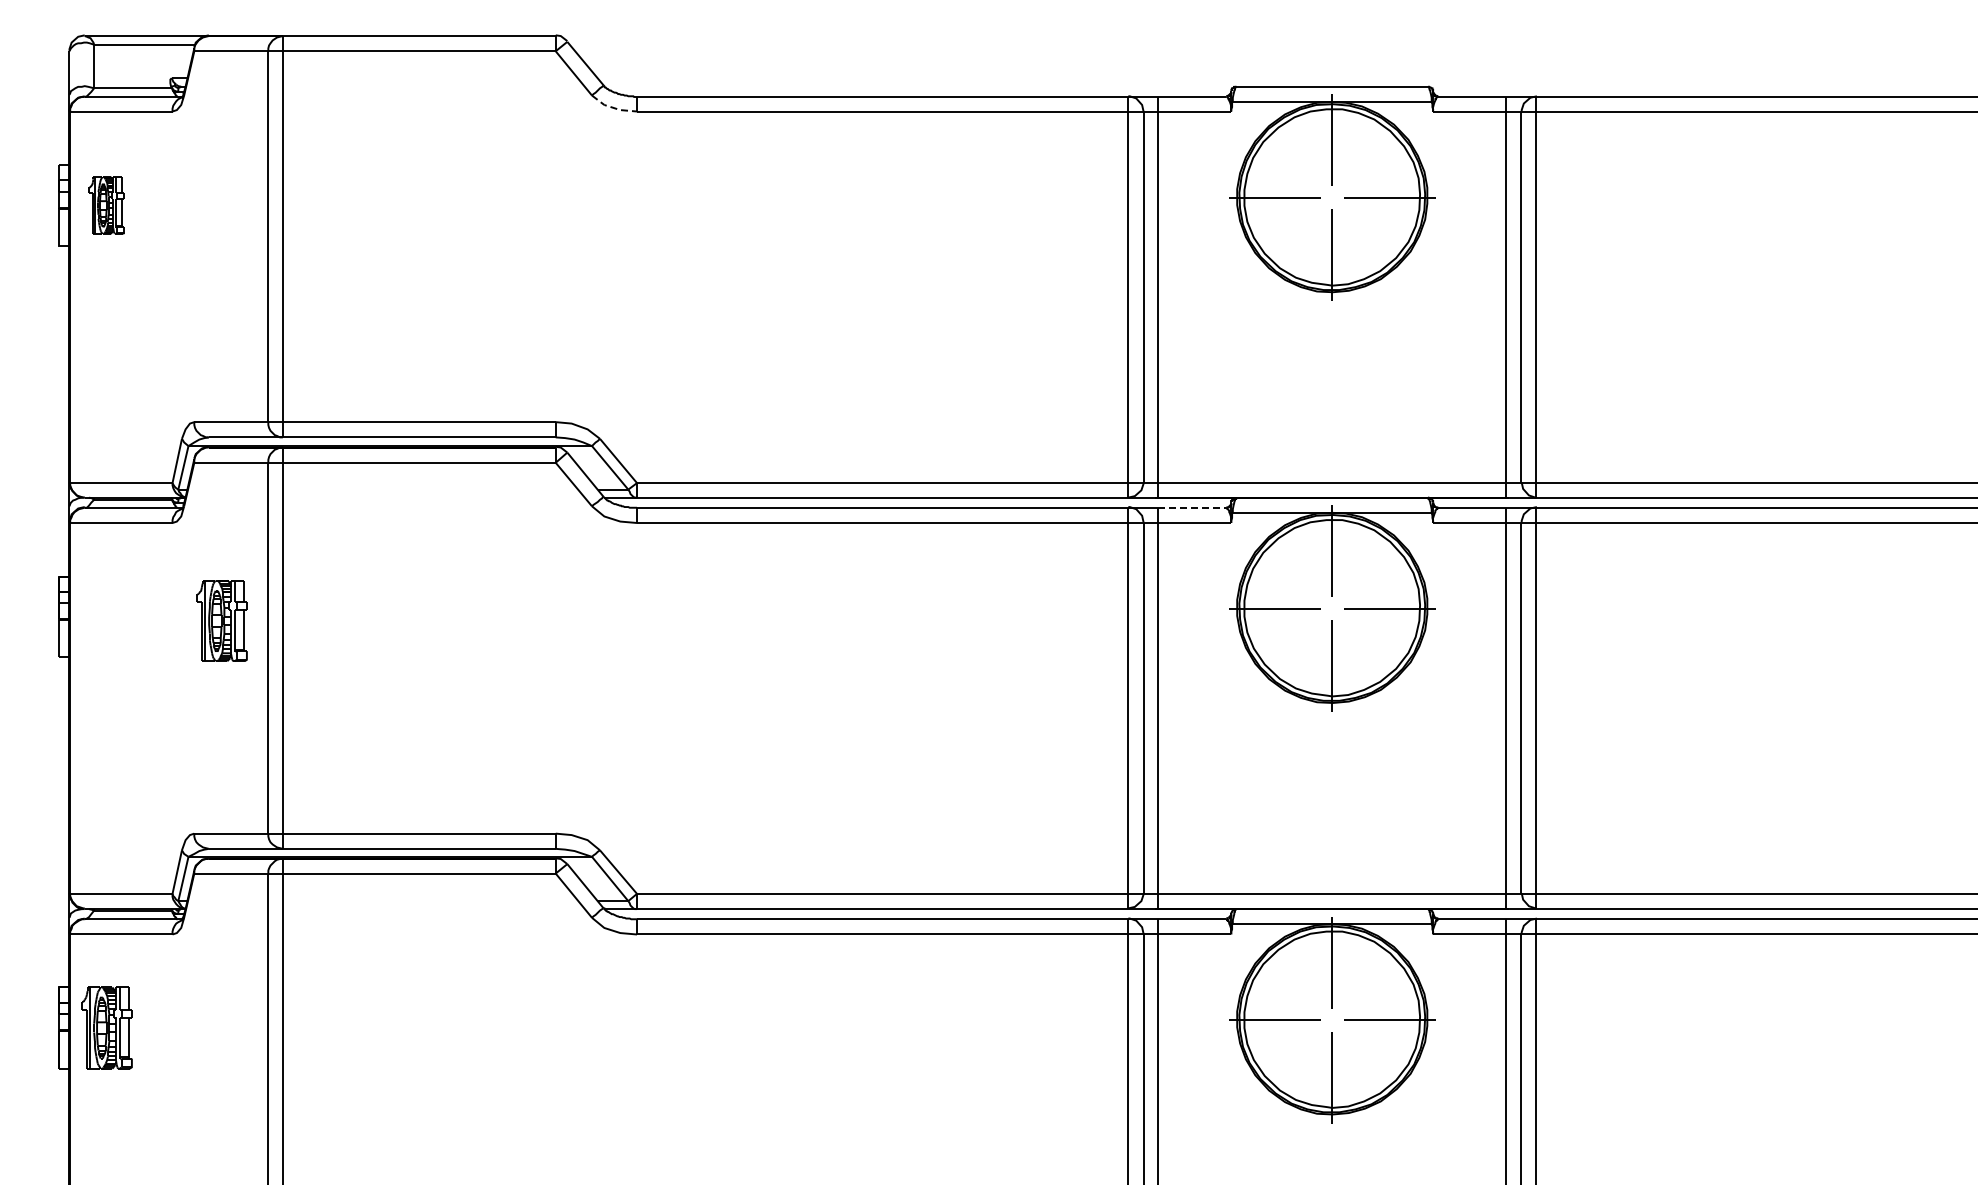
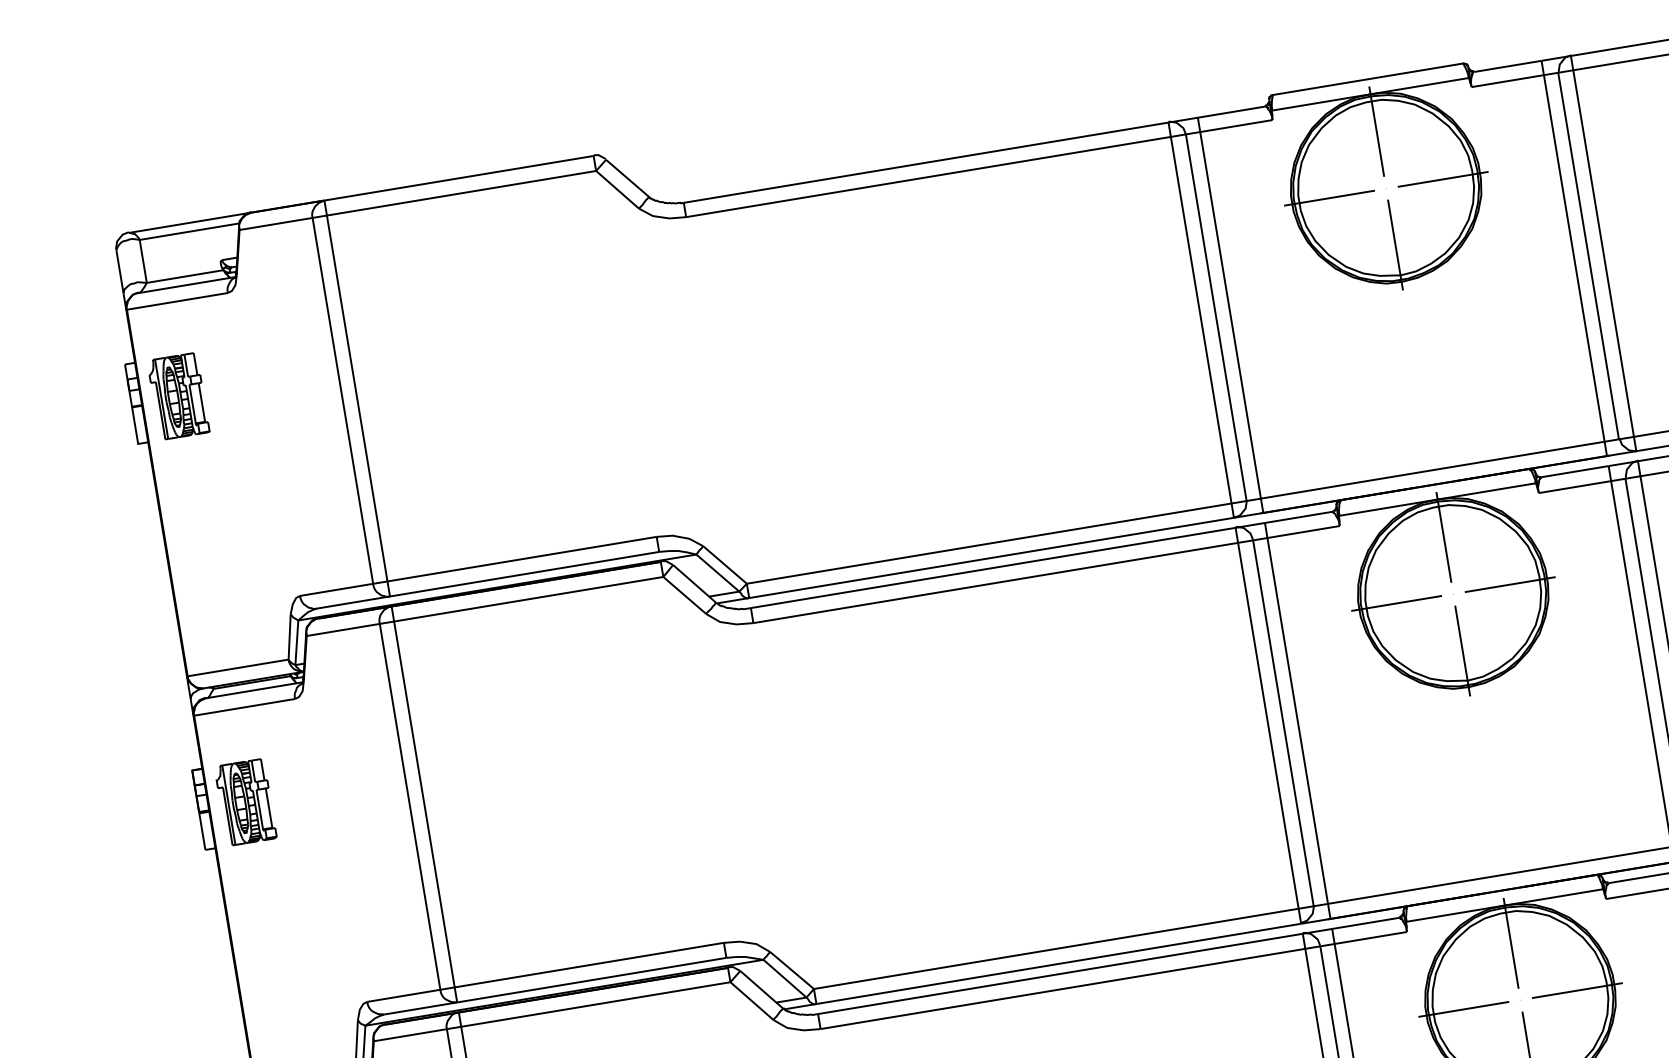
line: (612, 107) -> (661, 217), dashed -> solid
part: (106, 205) -> (178, 396), size x1.43
line: (1192, 507) -> (1298, 517), dashed -> solid
part: (221, 620) -> (245, 802), moved

